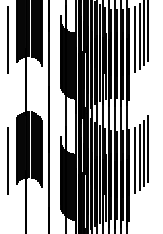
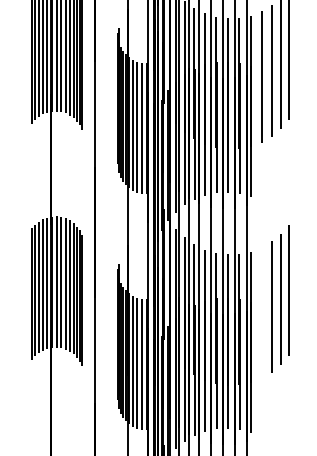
line: (8, 39) -> (16, 77), removed
line: (8, 160) -> (16, 312), removed
line: (134, 160) -> (261, 312), removed

